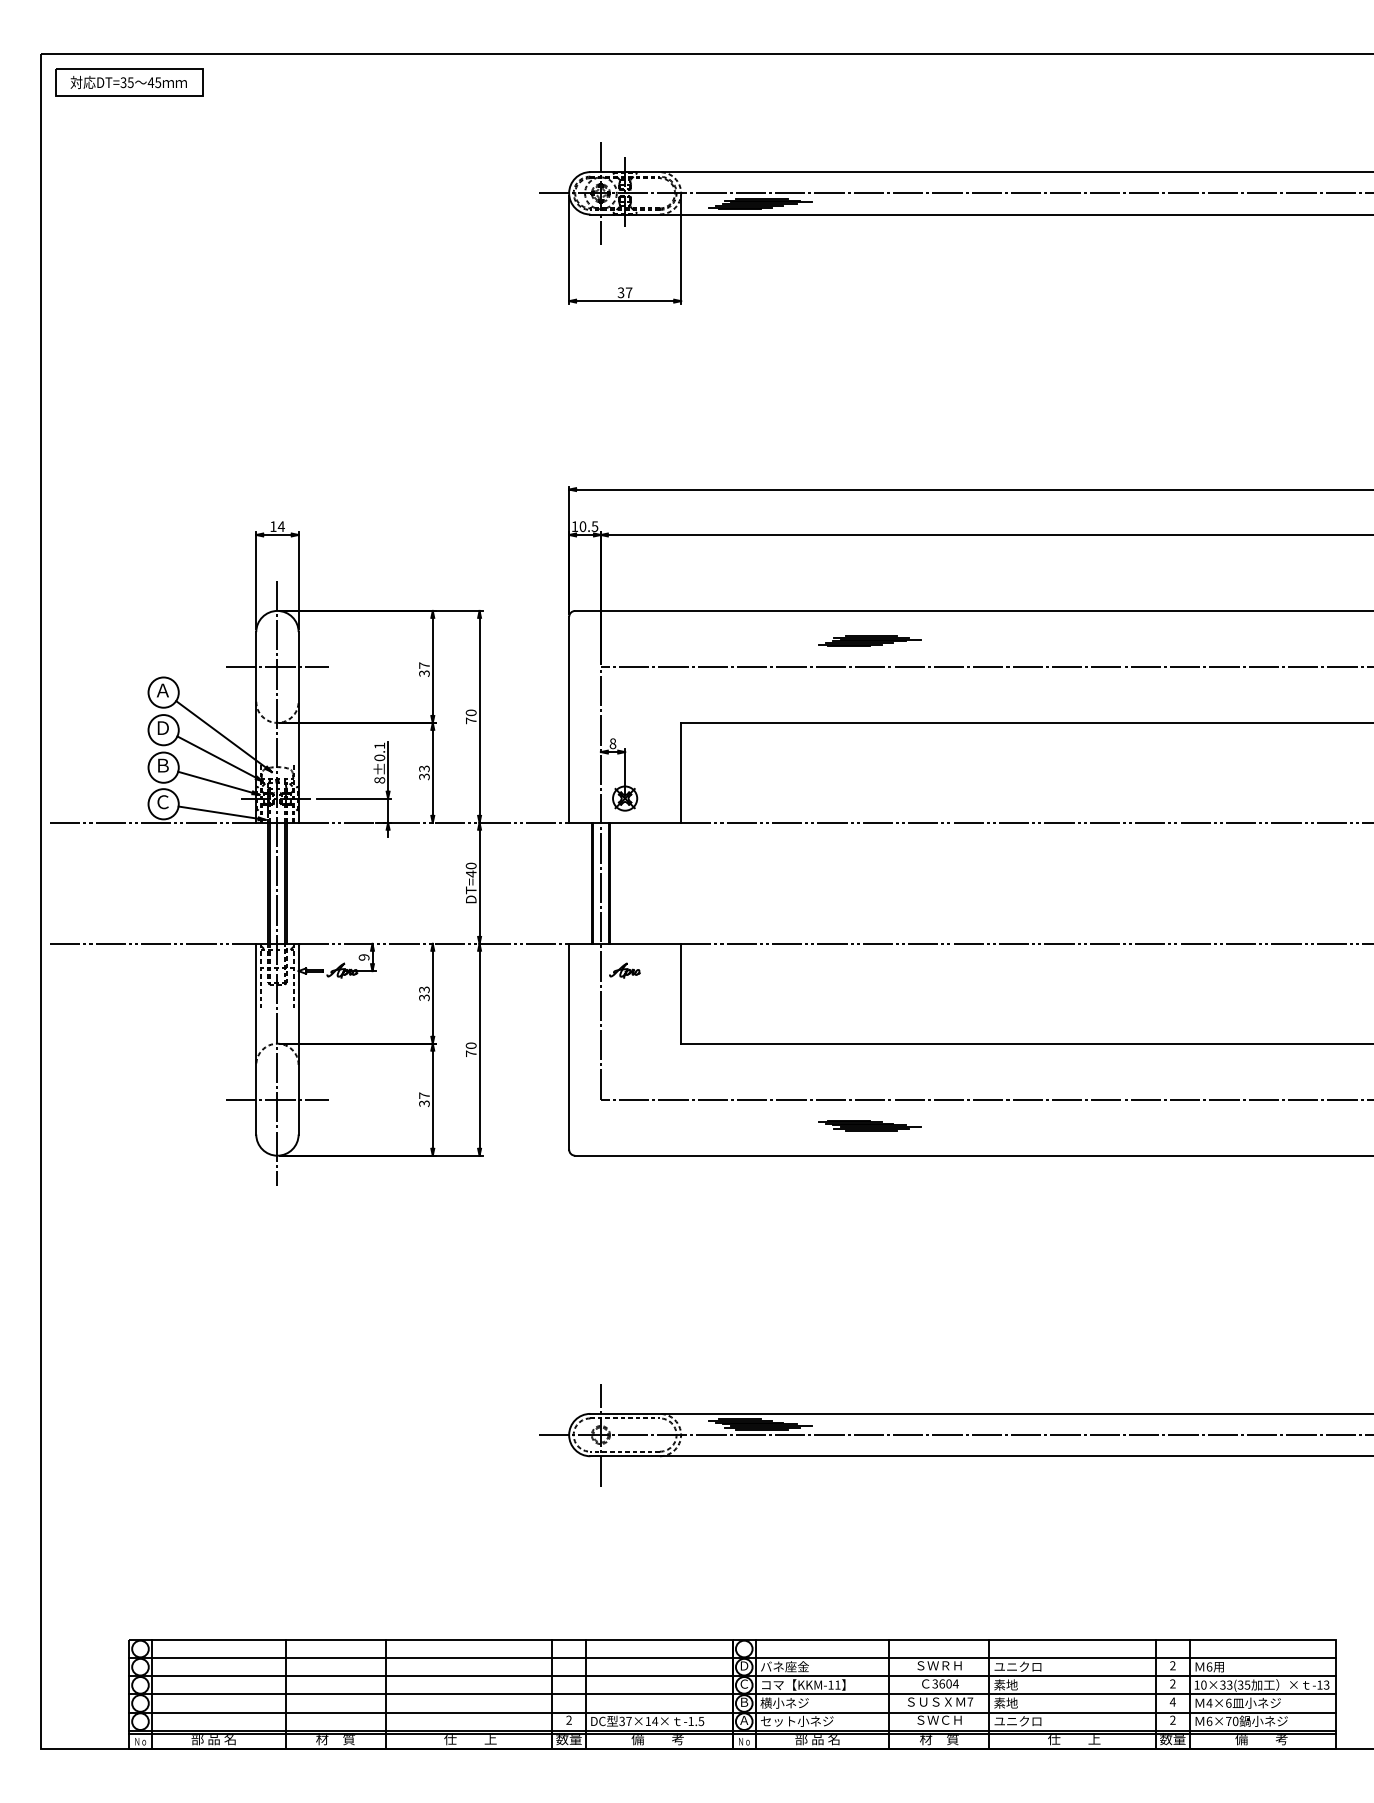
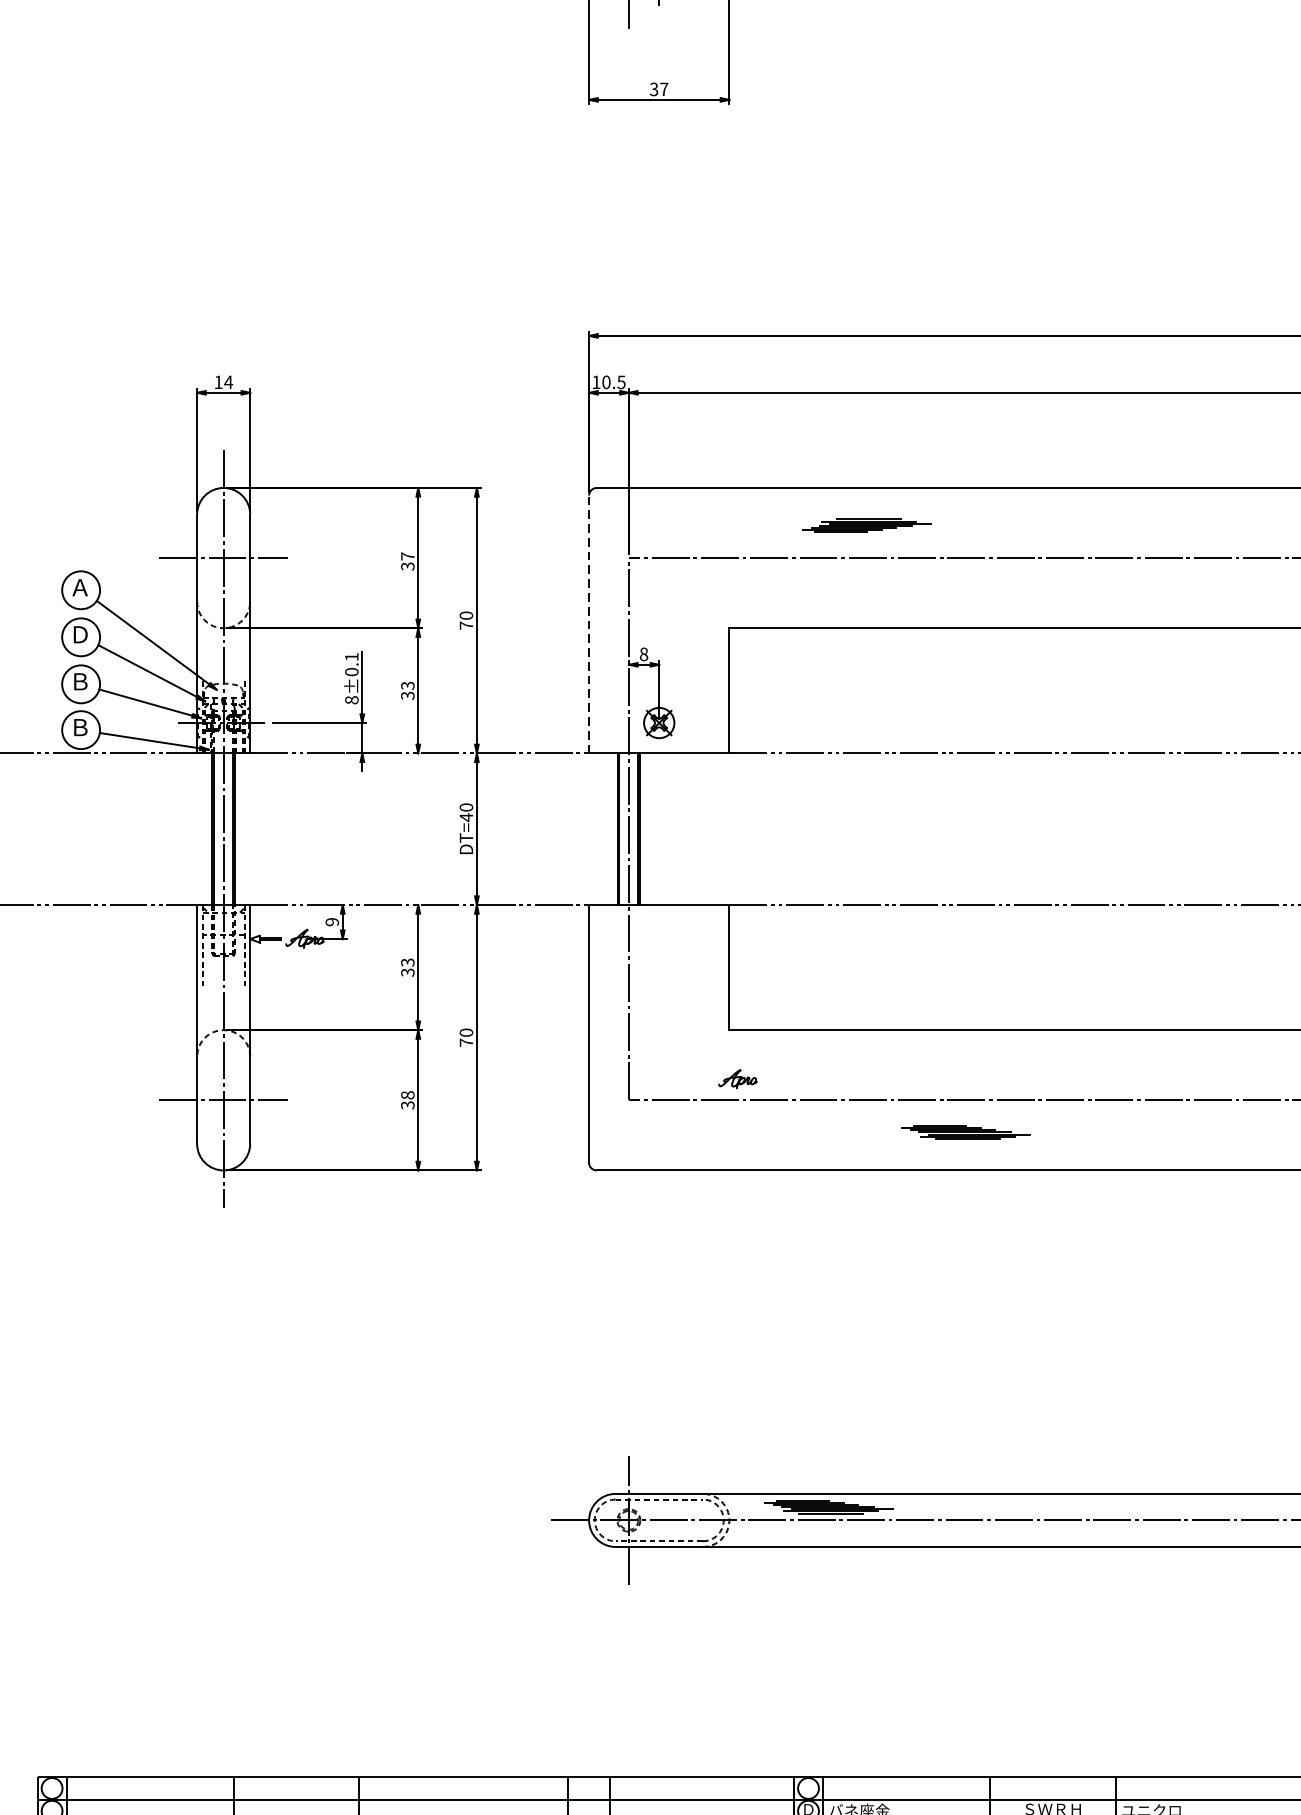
part: (869, 640) -> (866, 524), moved
line: (569, 719) -> (589, 623), solid -> dashed
text: (162, 802) -> (79, 727), Ｃ -> Ｂ
part: (624, 970) -> (737, 1078), moved
text: (424, 1095) -> (407, 1095), 37 -> 38

